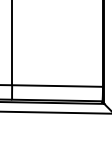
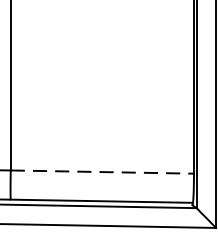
line: (58, 86) -> (104, 173), solid -> dashed

